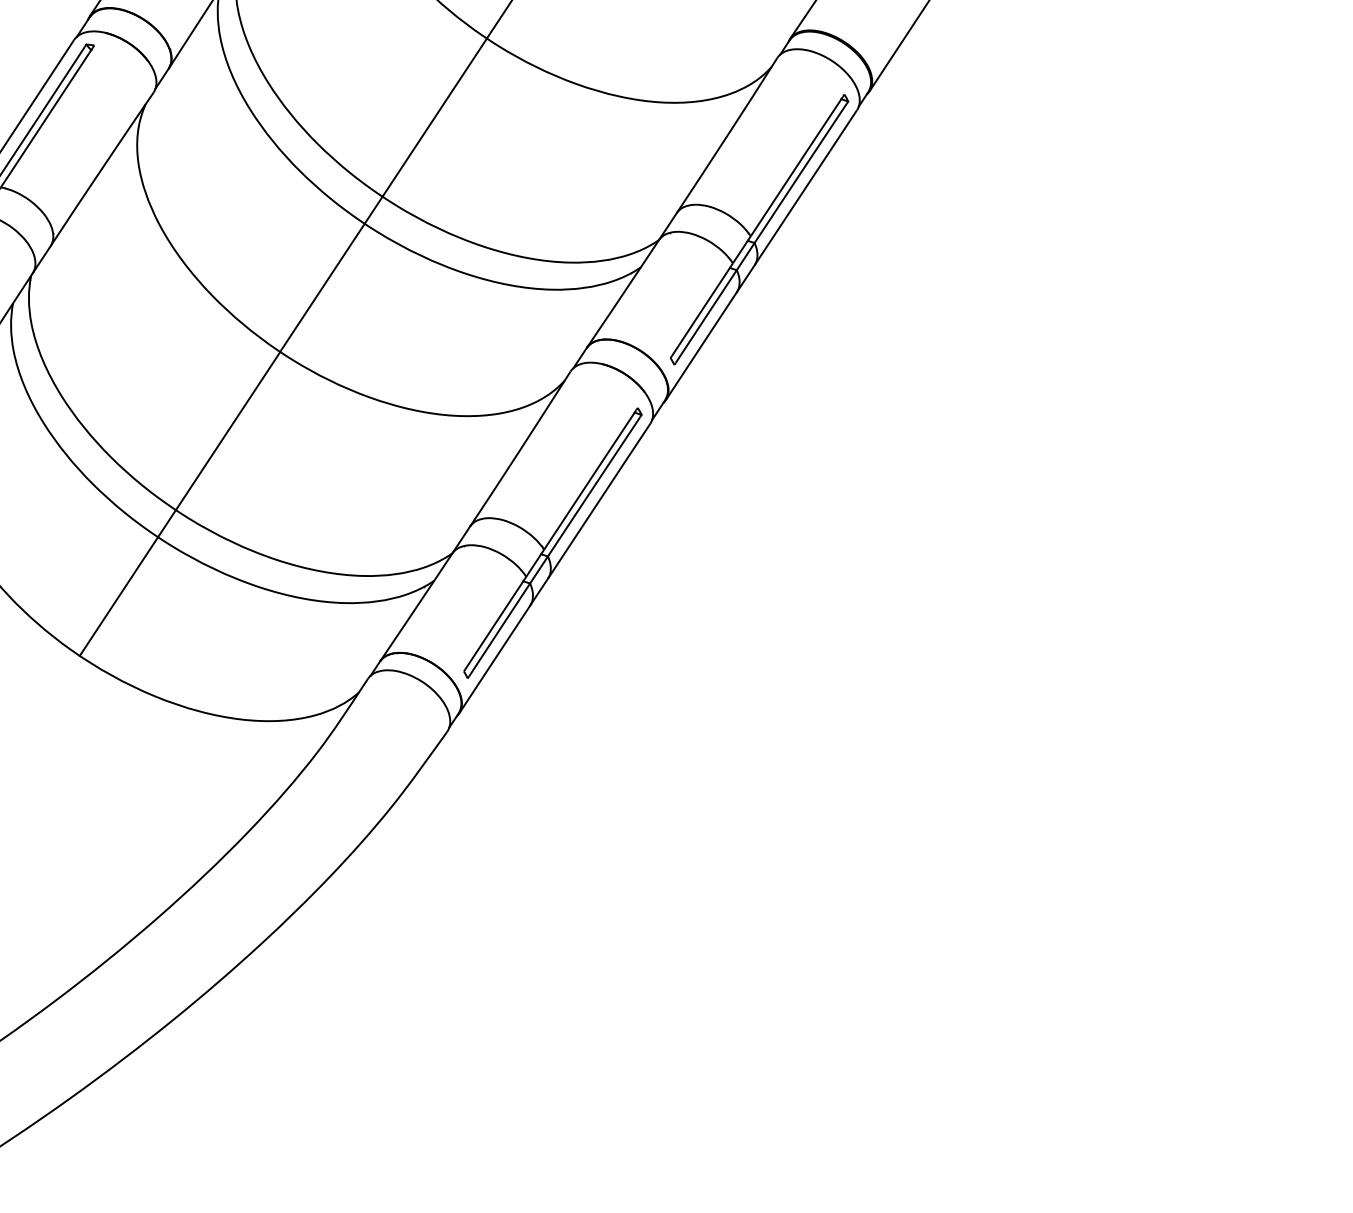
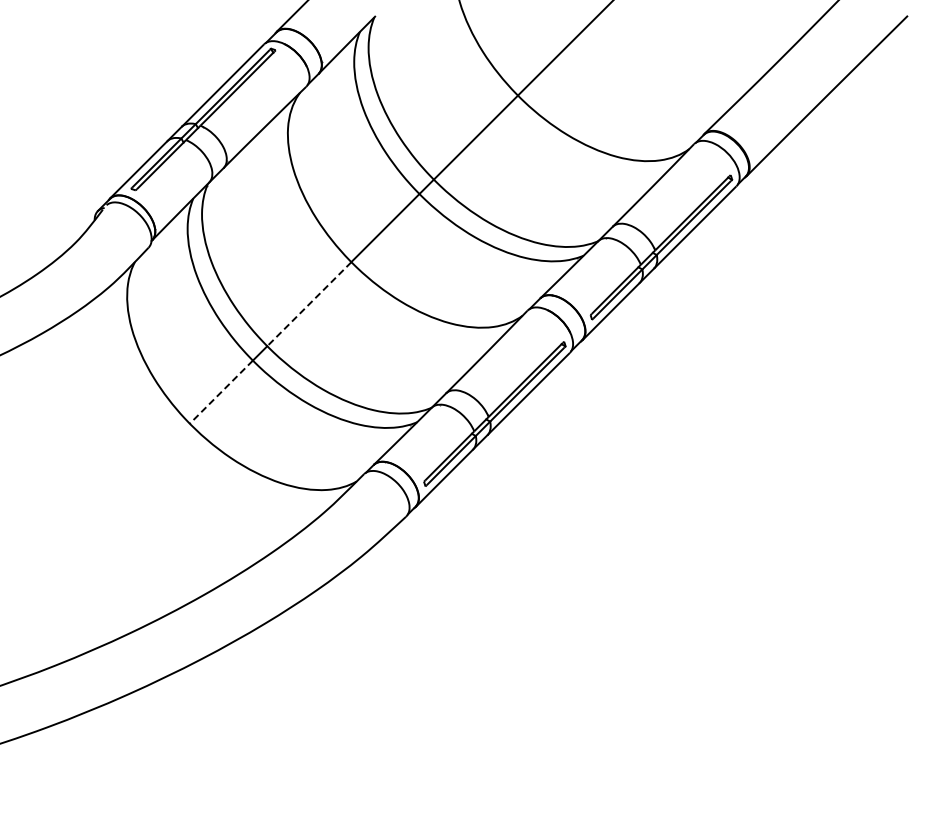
line: (228, 431) -> (309, 304), solid -> dashed
line: (119, 597) -> (221, 392), solid -> dashed

